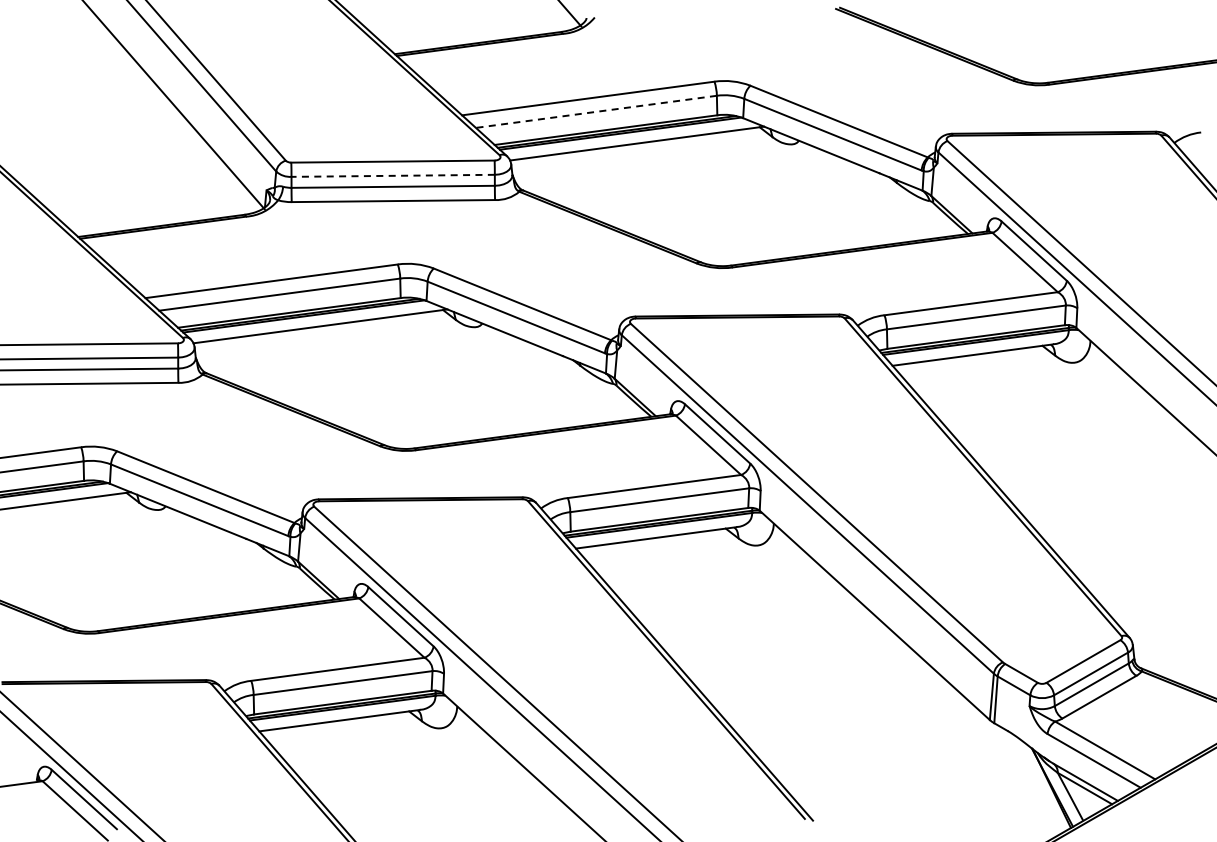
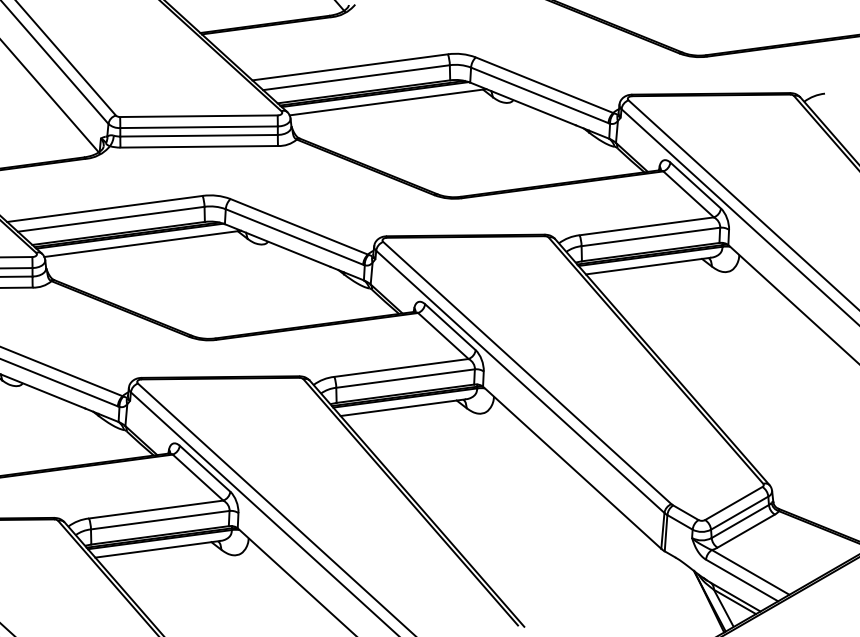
line: (596, 111) -> (356, 77), dashed -> solid
line: (393, 175) -> (199, 126), dashed -> solid

